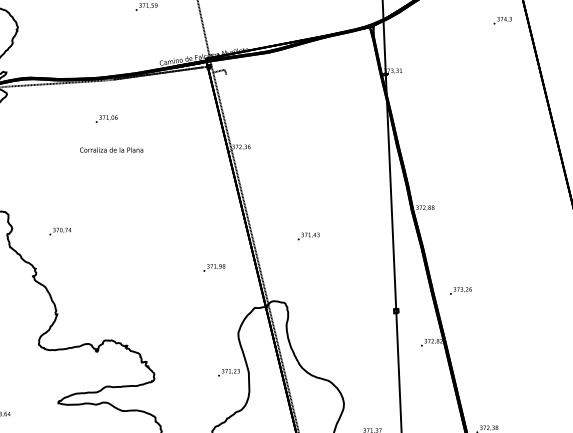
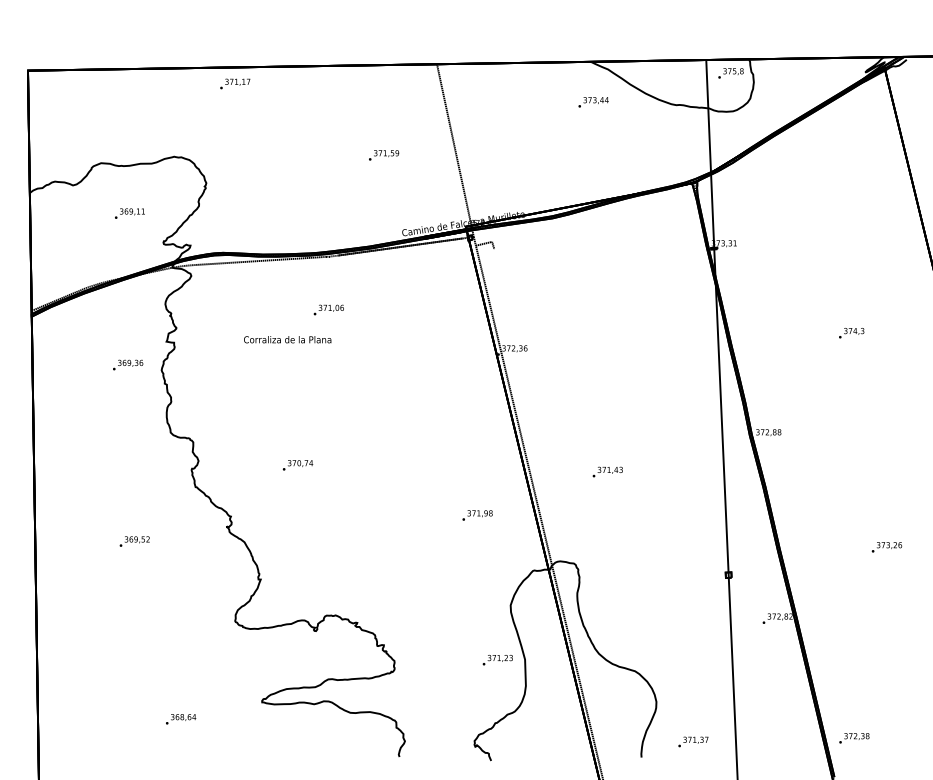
text: (502, 20) -> (851, 333), moved
text: (111, 149) -> (287, 339), moved
text: (60, 231) -> (297, 465), moved
text: (460, 291) -> (886, 547), moved

